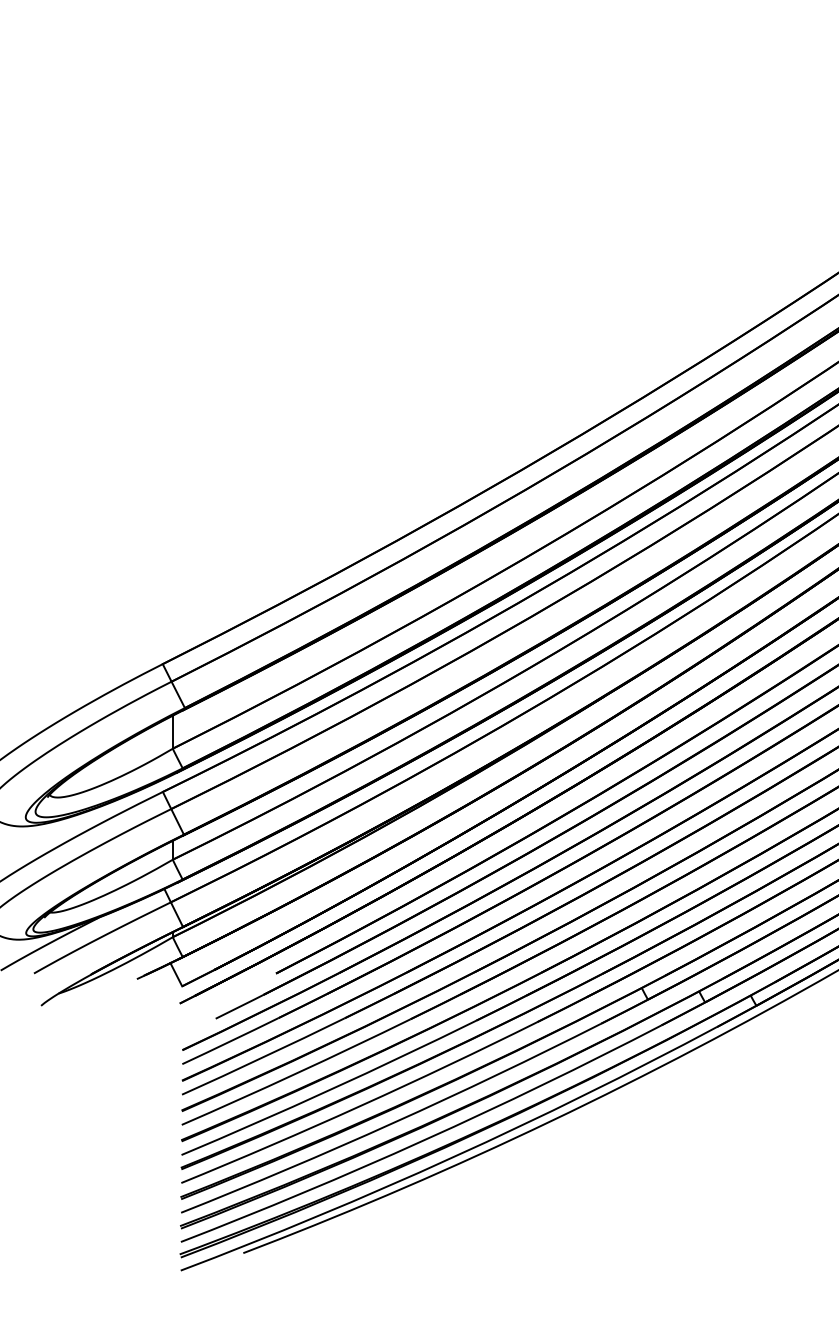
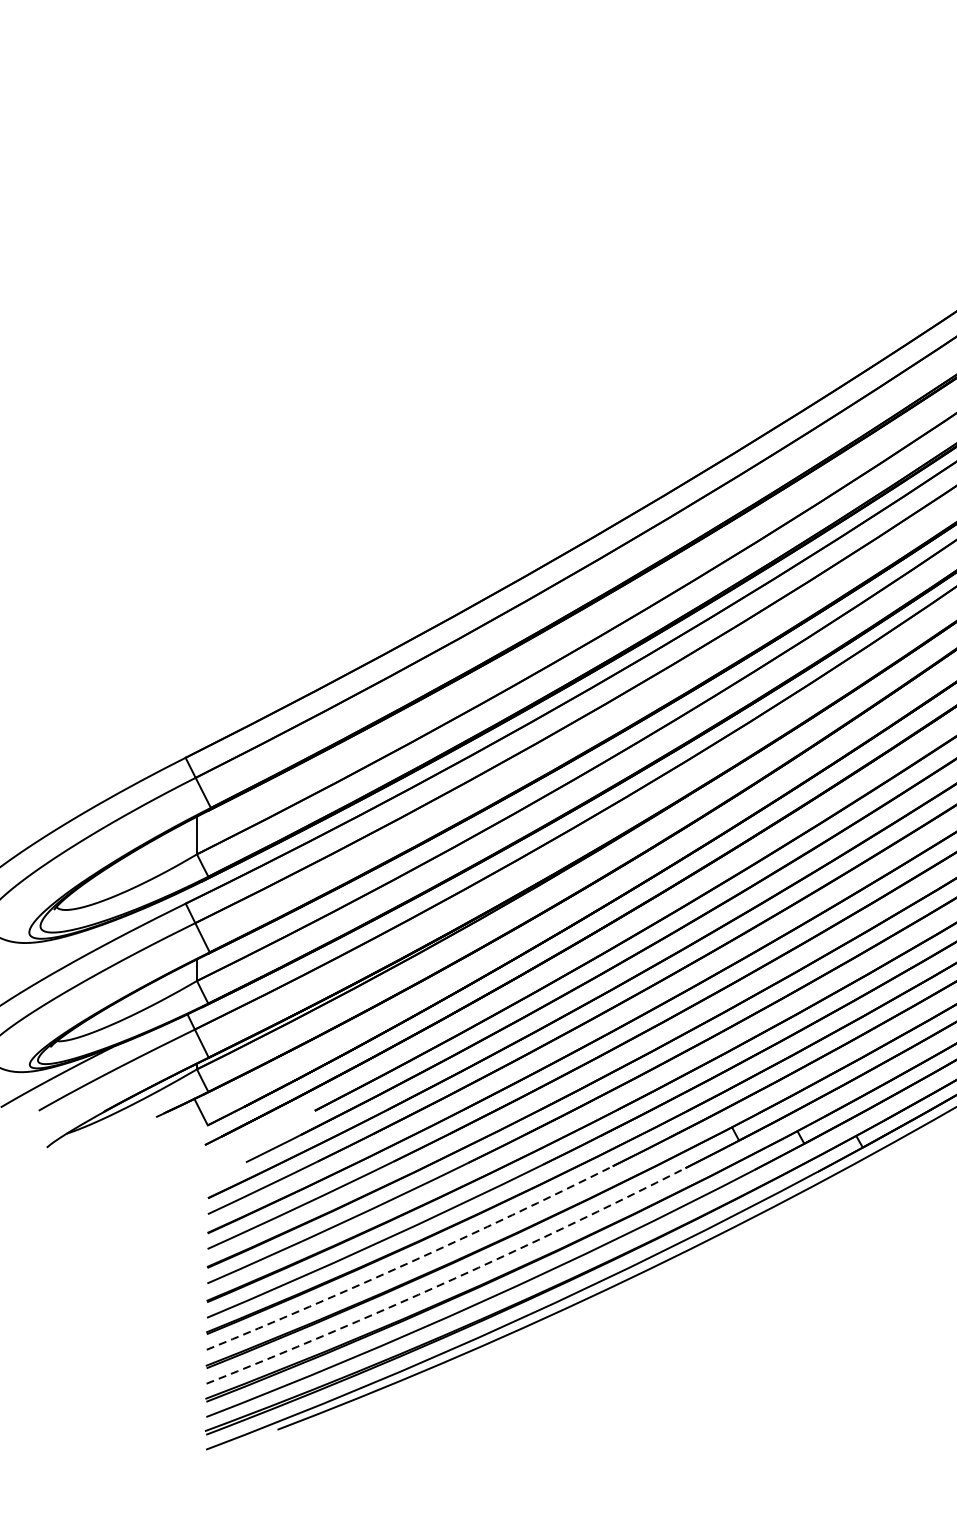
arc: (360, 1105) -> (411, 1261), solid -> dashed
arc: (393, 1123) -> (448, 1281), solid -> dashed

